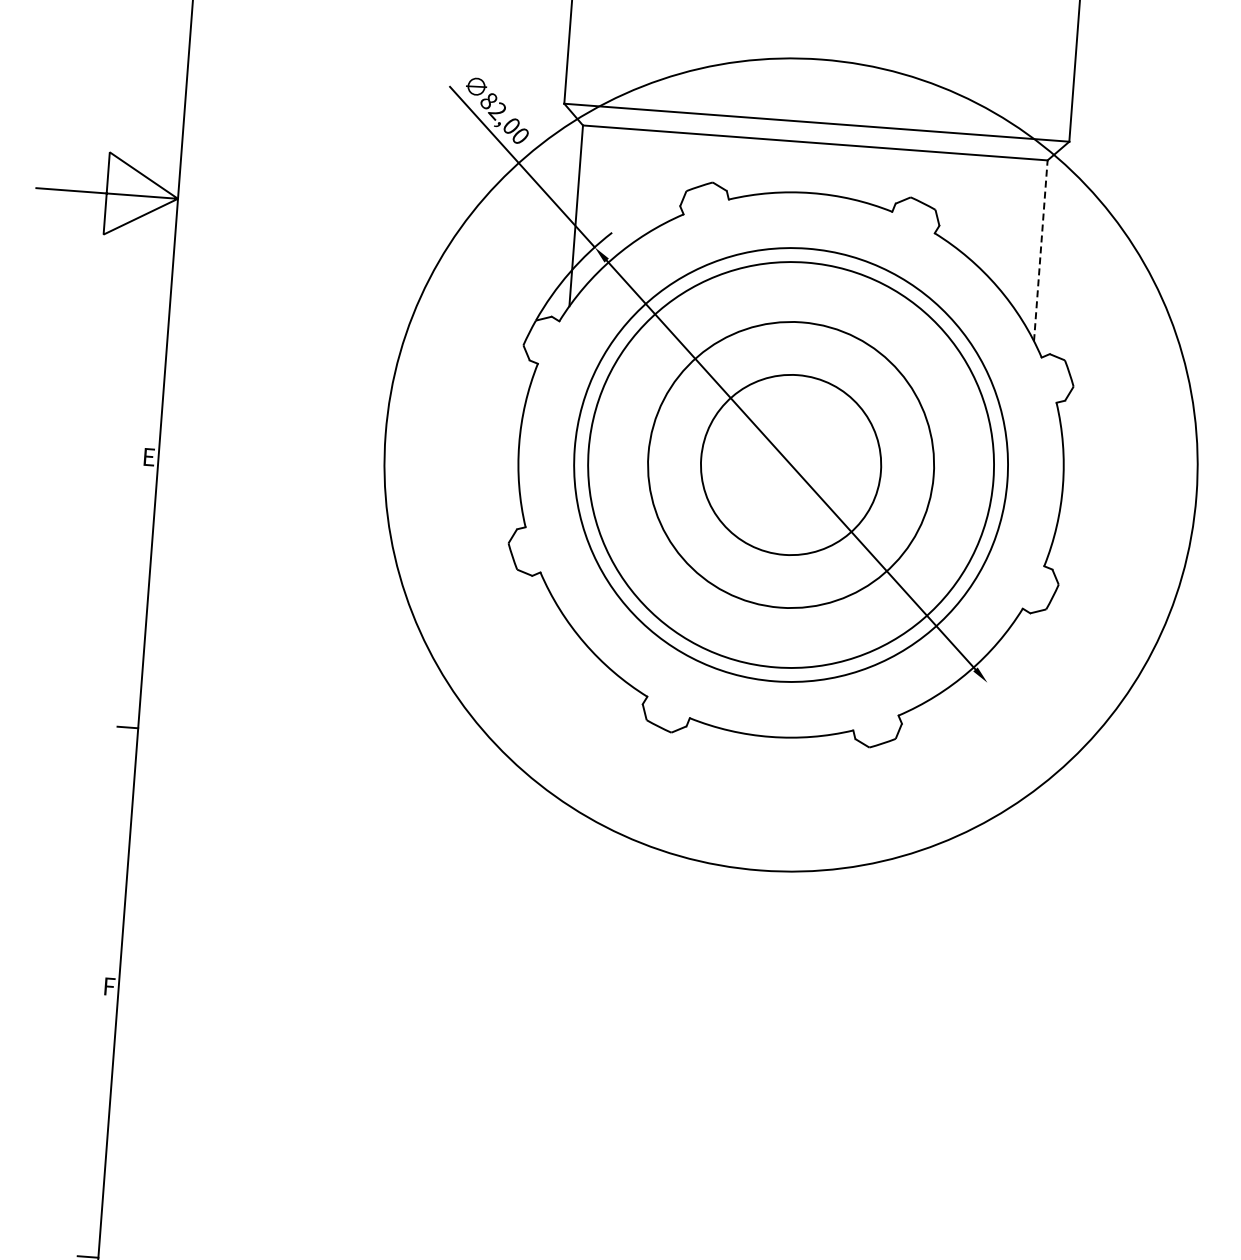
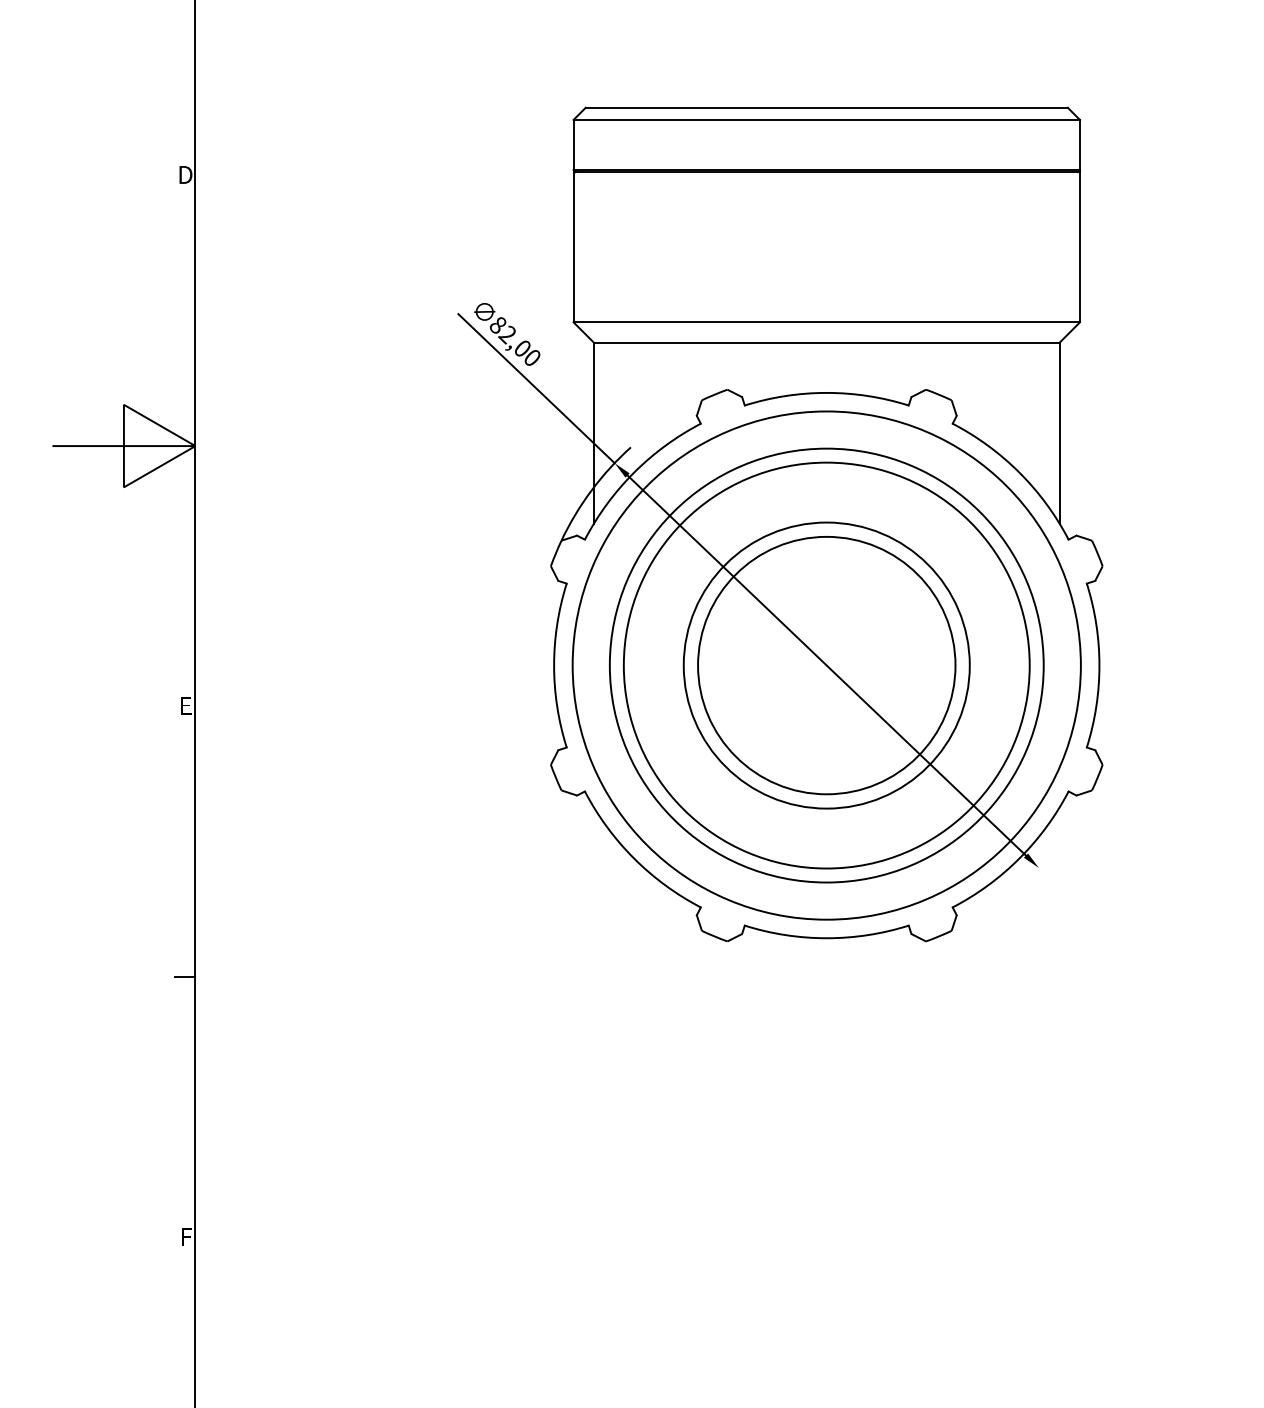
line: (1040, 251) -> (1059, 433), dashed -> solid
circle: (790, 464) -> (826, 665), size x0.62
circle: (790, 464) -> (826, 665), size x1.43

